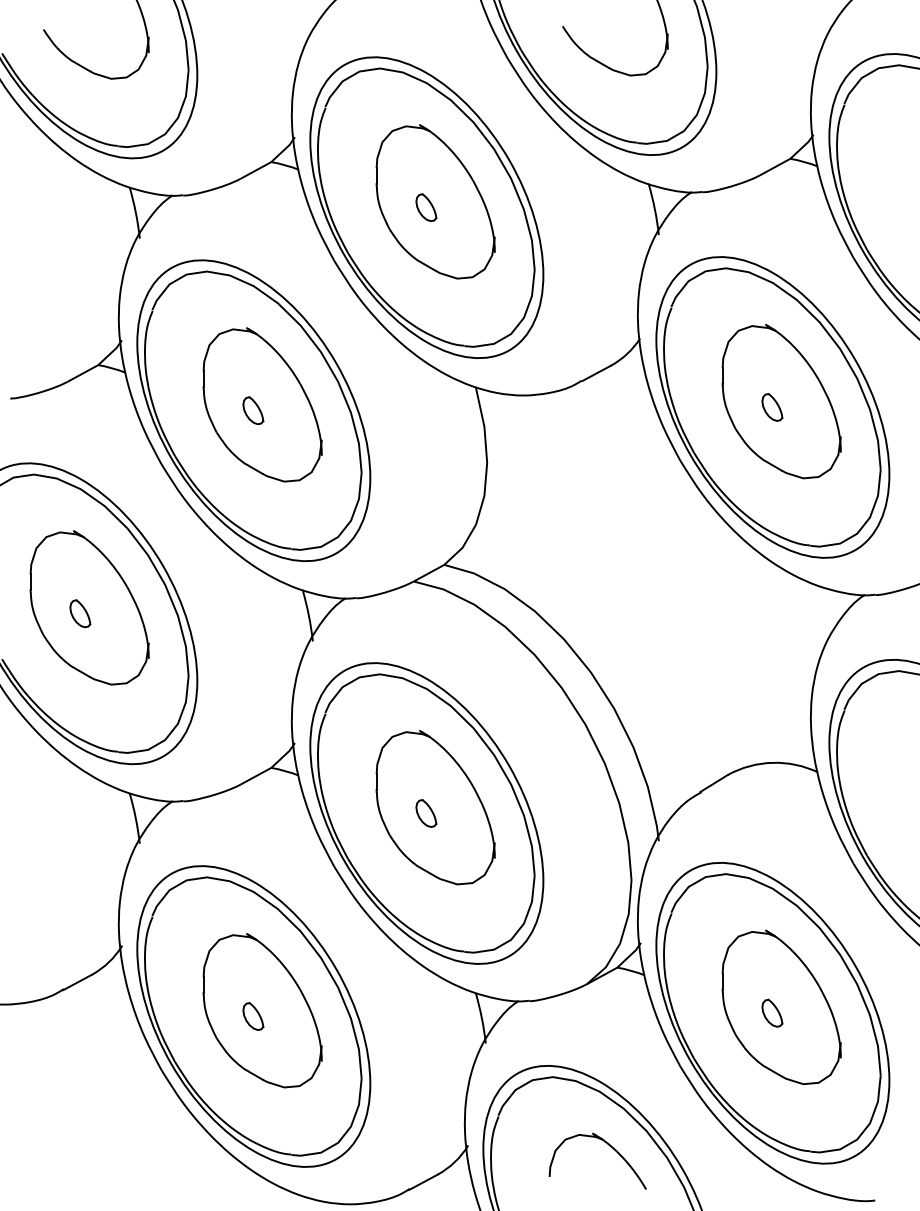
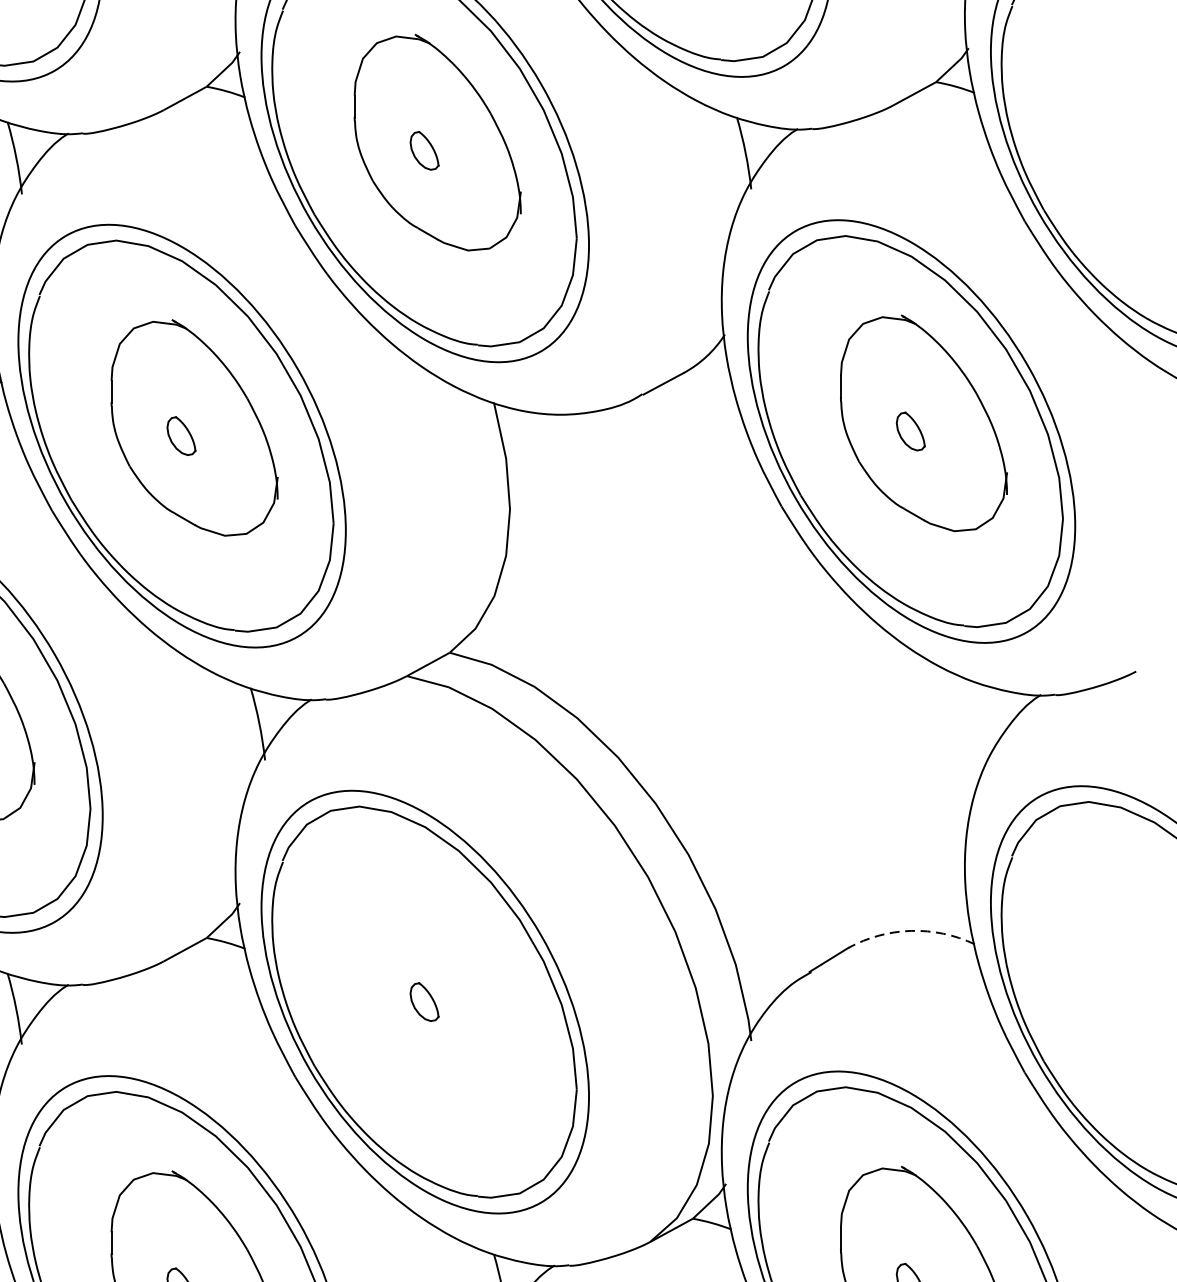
arc: (772, 762) -> (910, 930), solid -> dashed
part: (435, 807) -> (437, 993), removed

